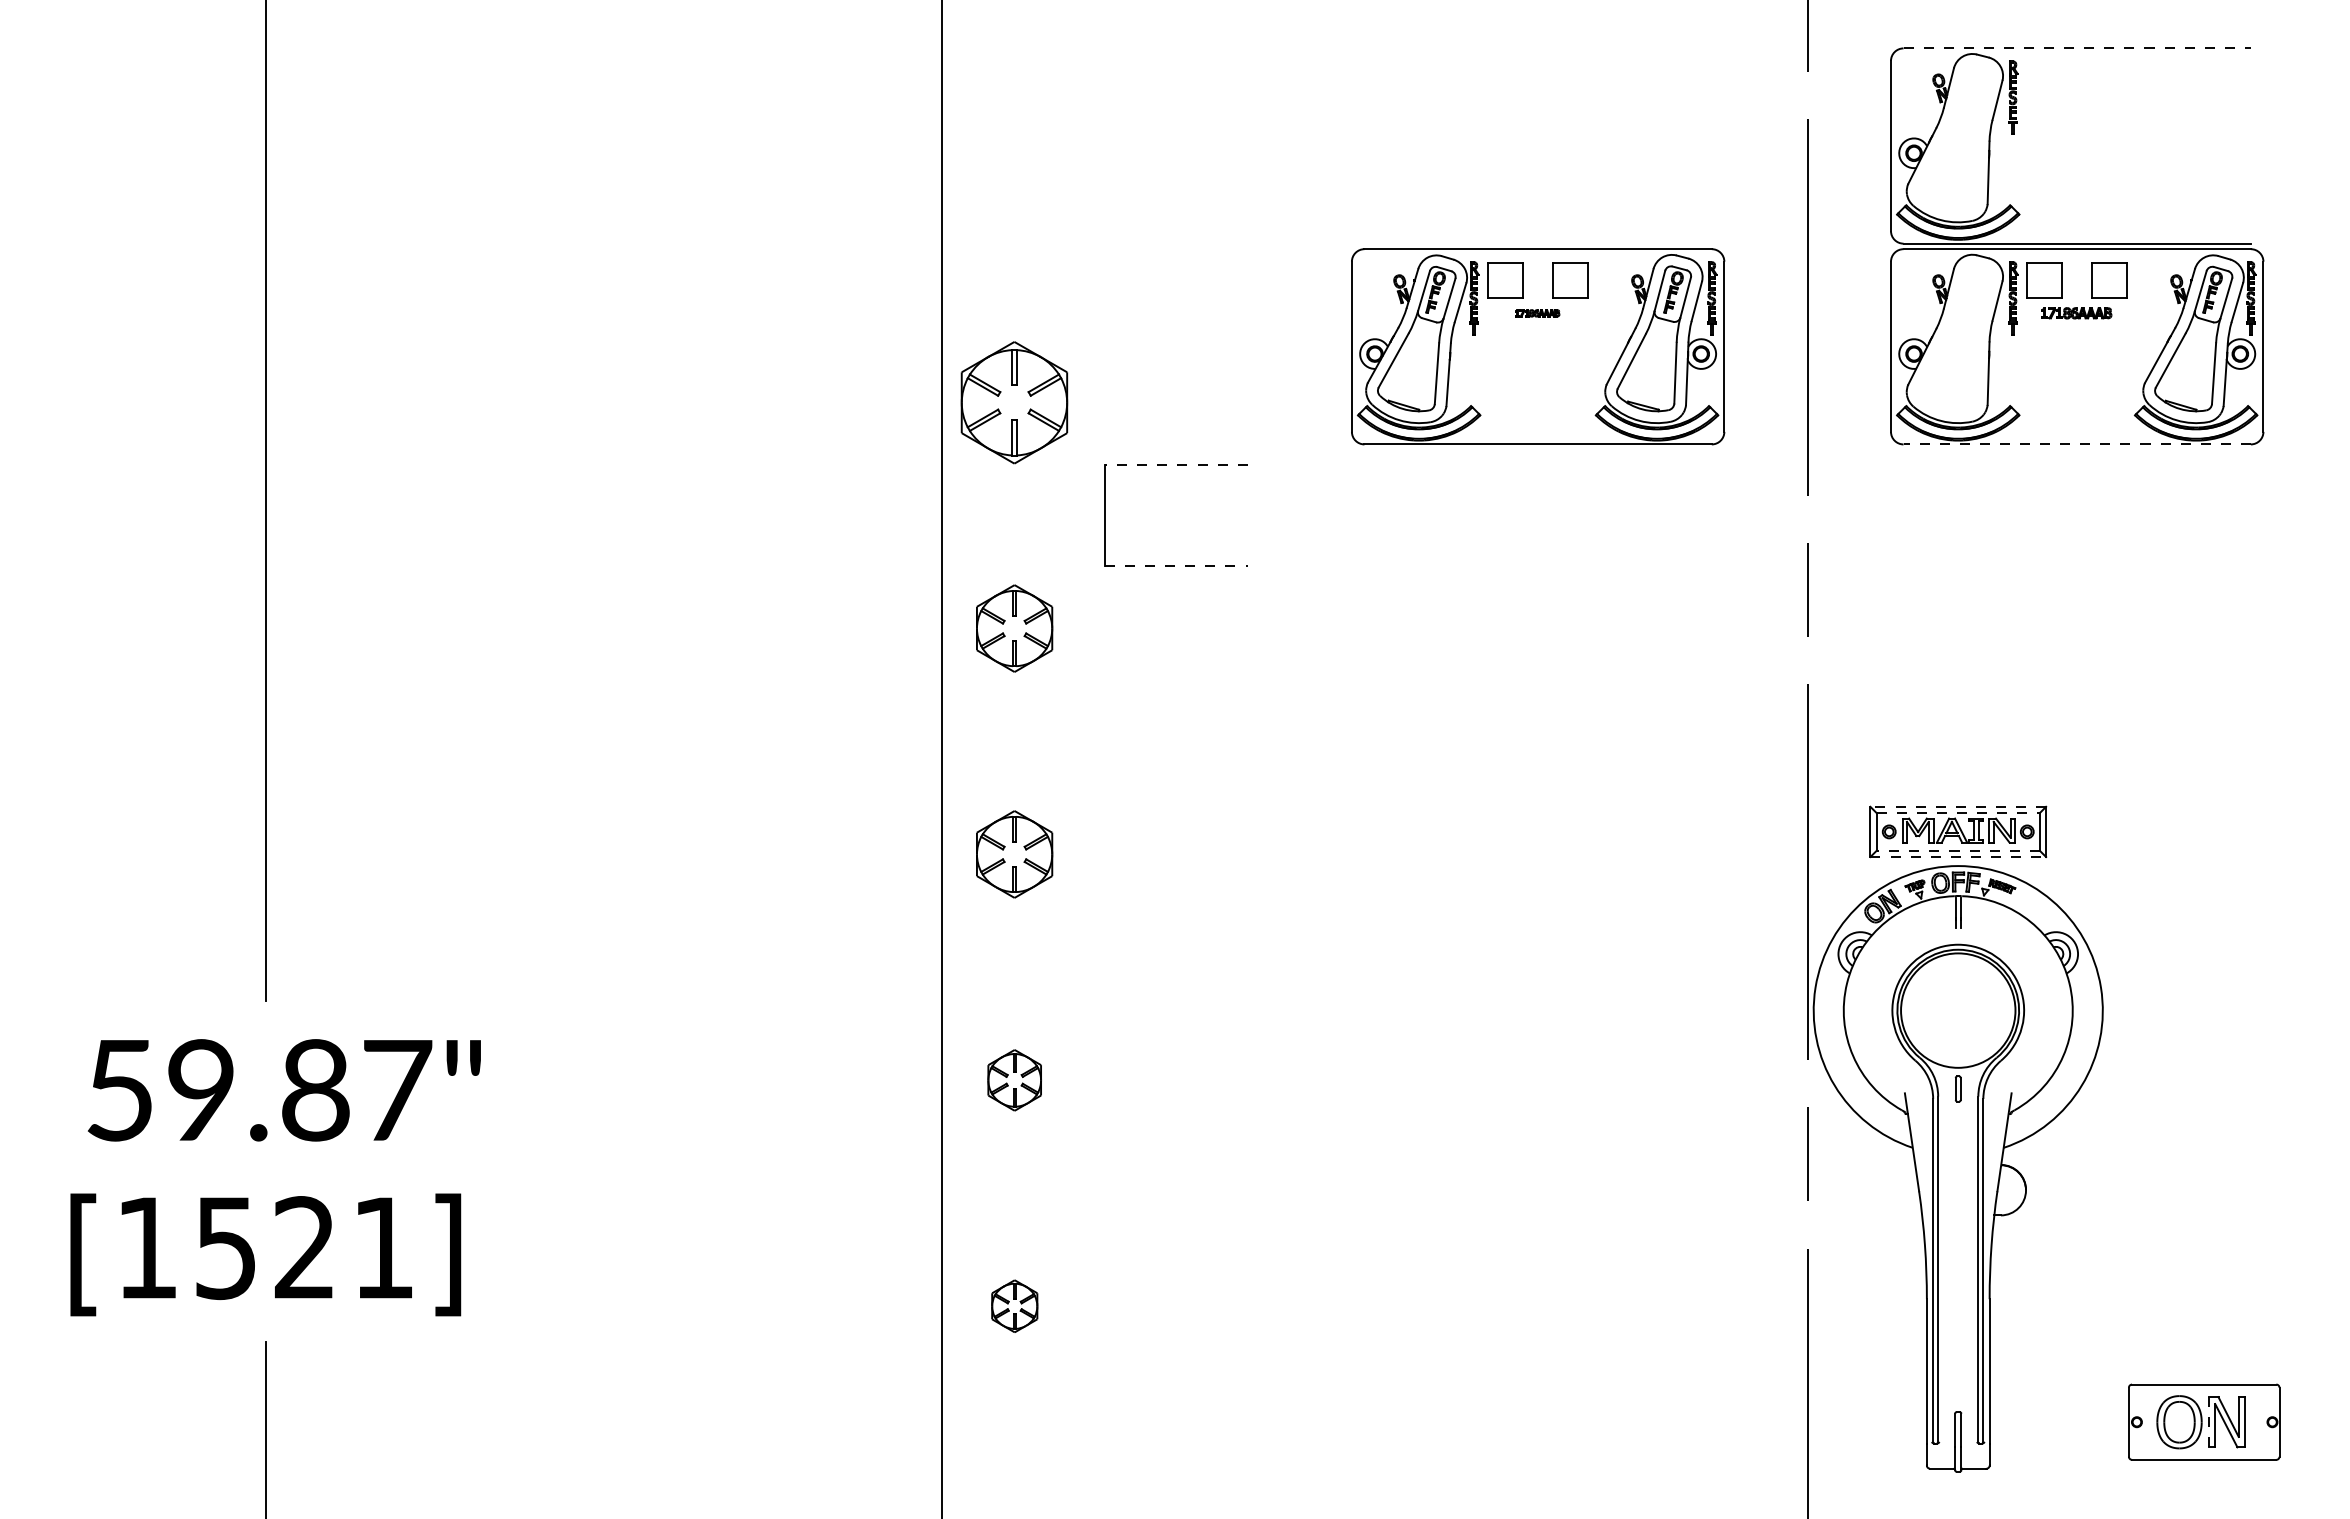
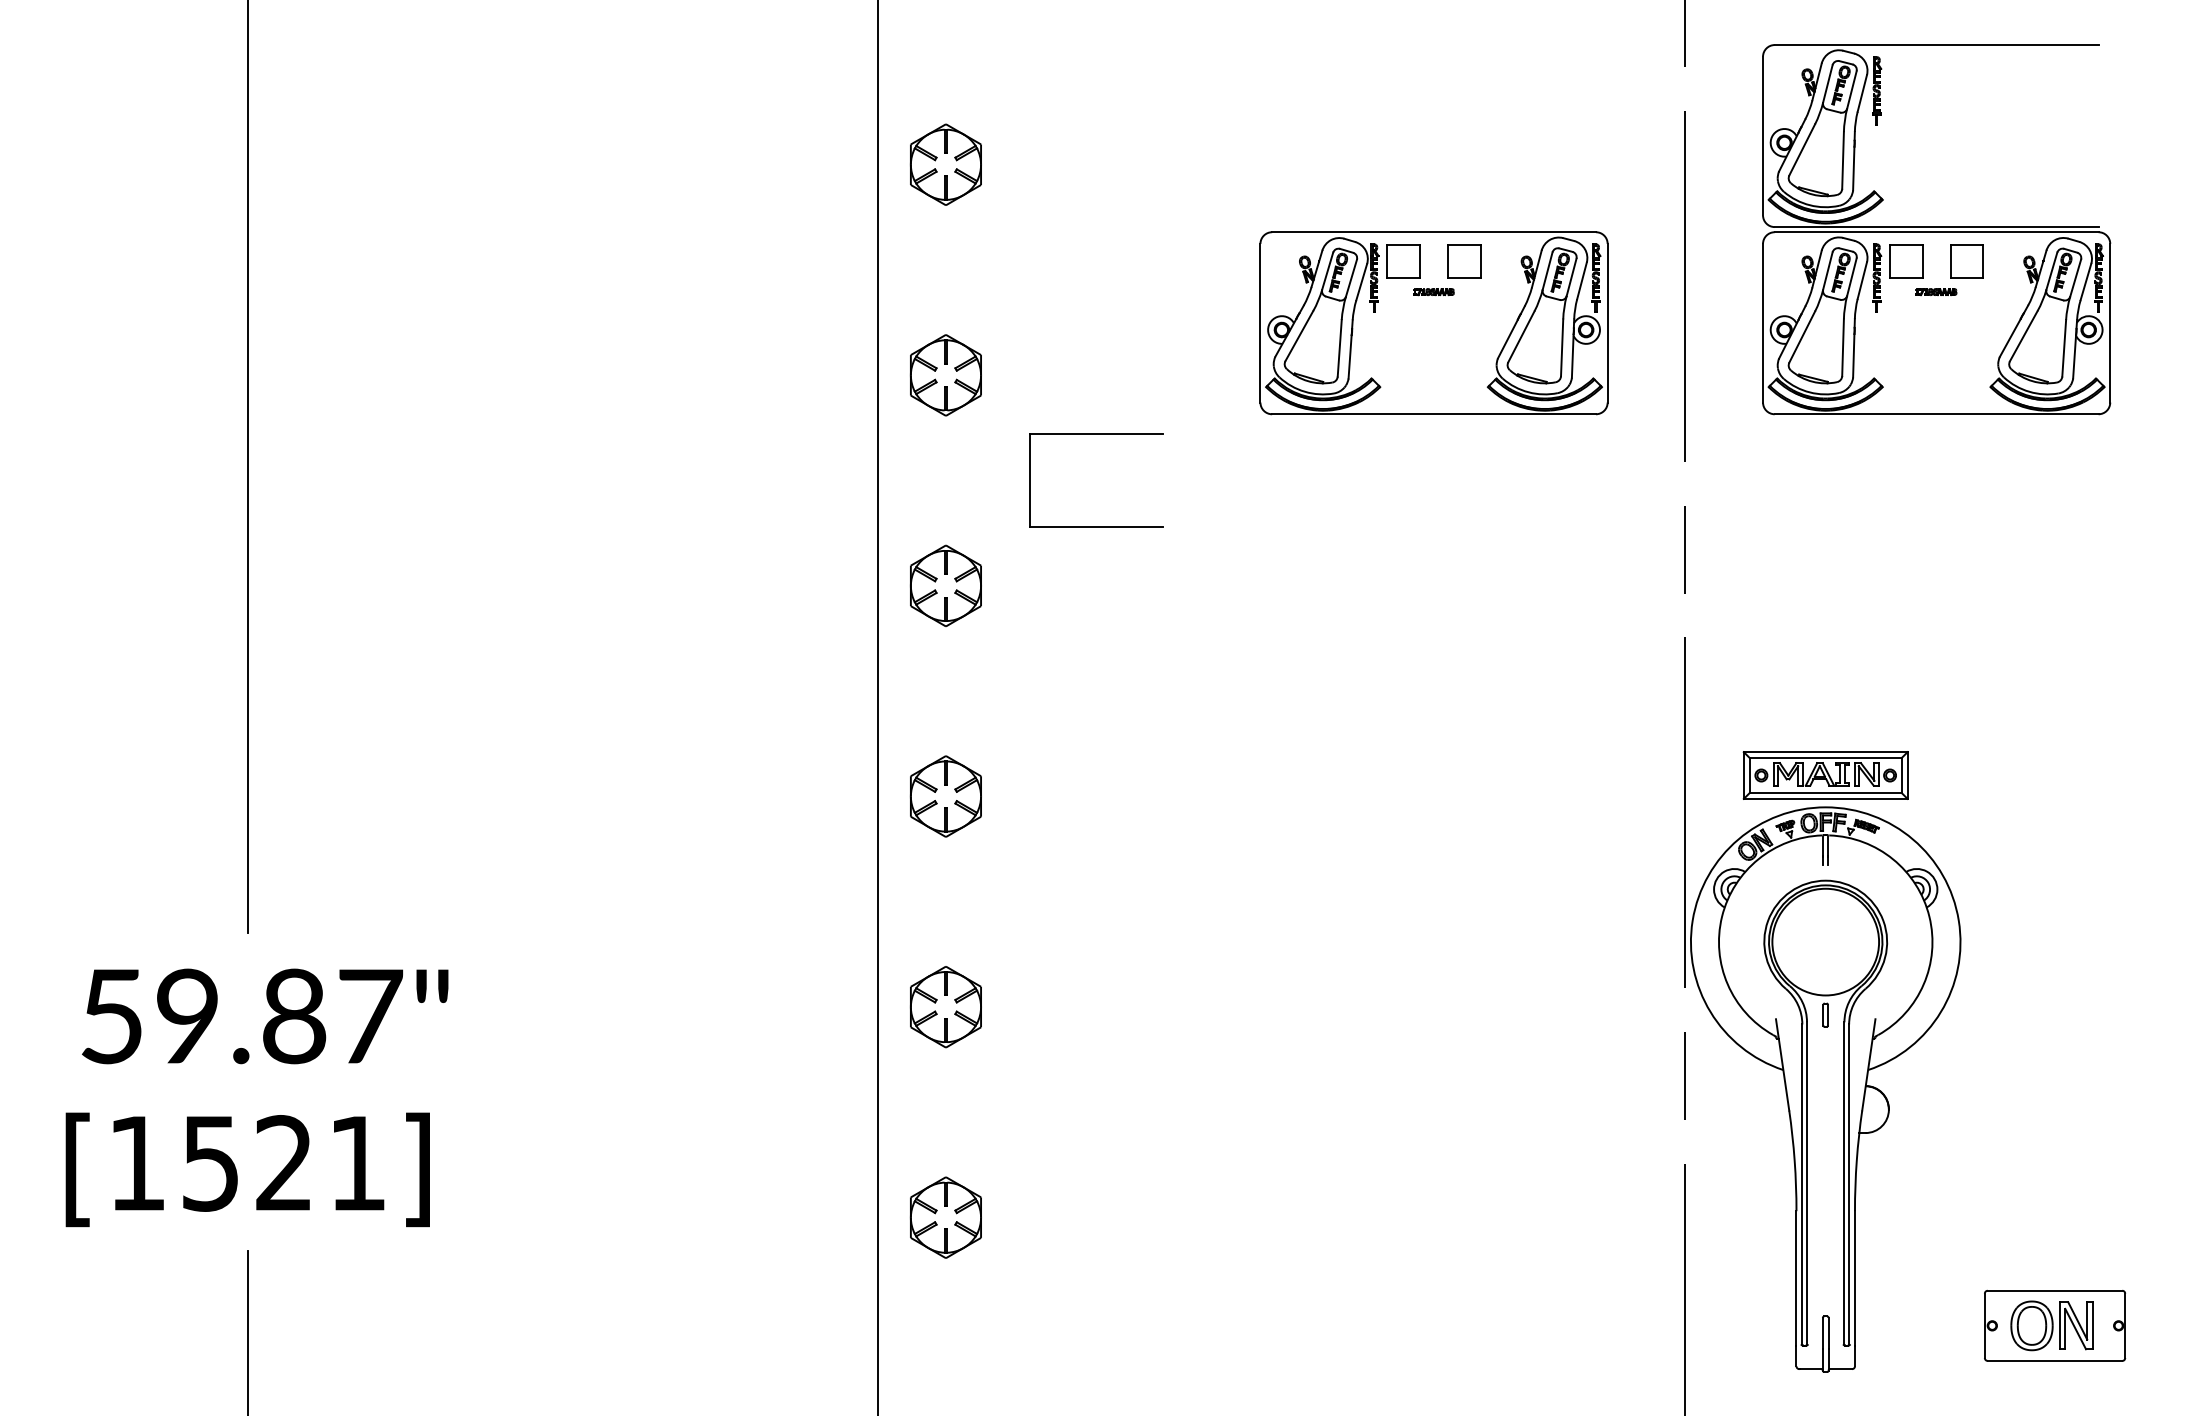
line: (2077, 48) -> (1936, 45), dashed -> solid
part: (1954, 137) -> (1822, 128), added
part: (1014, 176) -> (945, 164), added
part: (2076, 313) -> (1935, 292), size x0.62
part: (1954, 338) -> (1822, 315), added
part: (1014, 402) -> (945, 375), size x0.71
line: (2077, 444) -> (1936, 414), dashed -> solid
line: (1175, 465) -> (1095, 433), dashed -> solid
line: (1176, 565) -> (1096, 527), dashed -> solid
line: (1958, 806) -> (1825, 751), dashed -> solid
line: (1958, 813) -> (1825, 758), dashed -> solid
line: (1958, 850) -> (1825, 792), dashed -> solid
line: (1958, 857) -> (1825, 799), dashed -> solid
part: (1014, 1080) -> (945, 1007), size x1.43
part: (1014, 1306) -> (945, 1217), size x1.67
line: (2209, 1421) -> (2059, 1325), dashed -> solid

